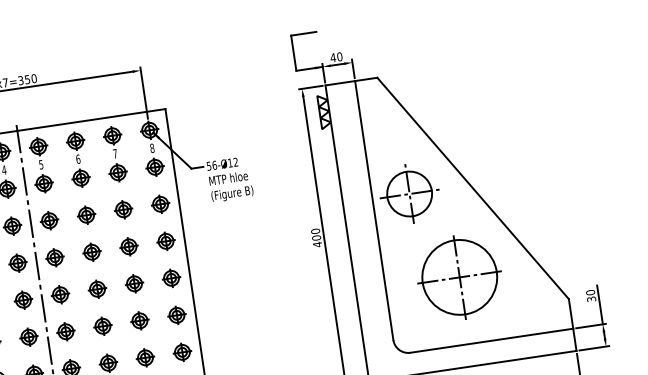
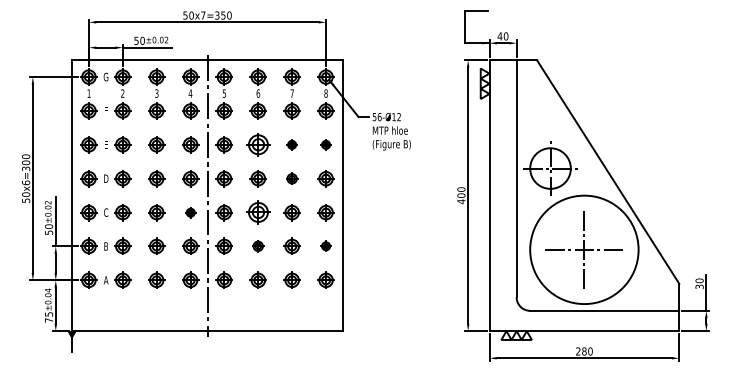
part: (159, 204) -> (325, 144), size x0.6
part: (122, 209) -> (291, 144), size x0.6
part: (85, 215) -> (257, 144), size x1.4
part: (128, 246) -> (291, 178), size x0.7
circle: (459, 276) -> (584, 249), size x1.6
part: (96, 289) -> (257, 212), size x1.4
part: (23, 300) -> (190, 212), size x0.6
part: (176, 314) -> (325, 245), size x0.6
part: (101, 325) -> (257, 245), size x0.7

